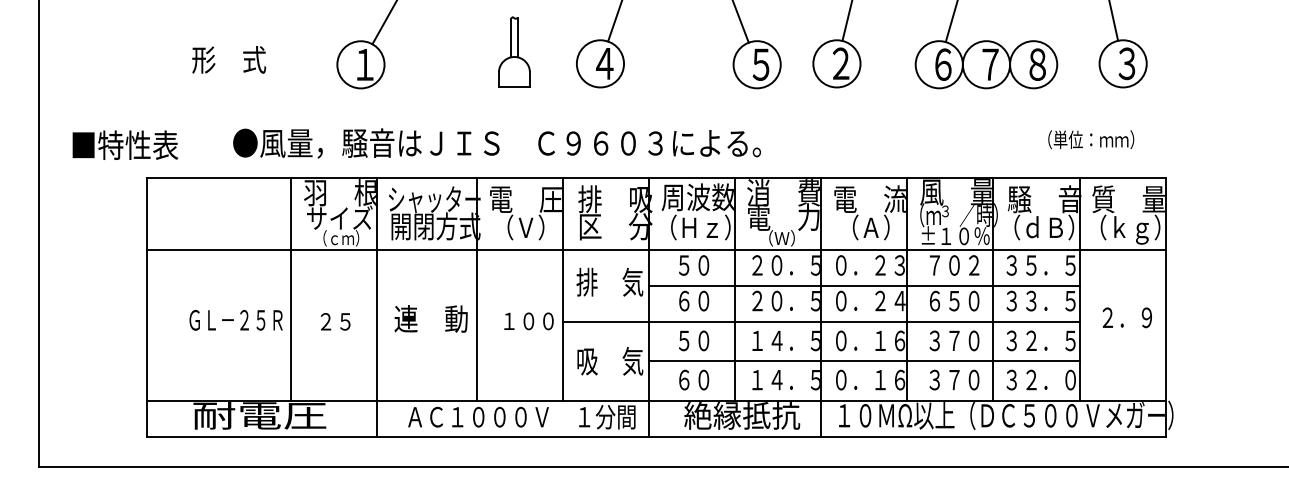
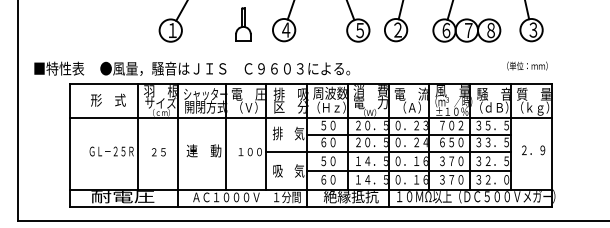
text: (229, 58) -> (108, 99), moved
text: (1091, 138) -> (527, 65), moved
text: (497, 142) -> (225, 68), moved

